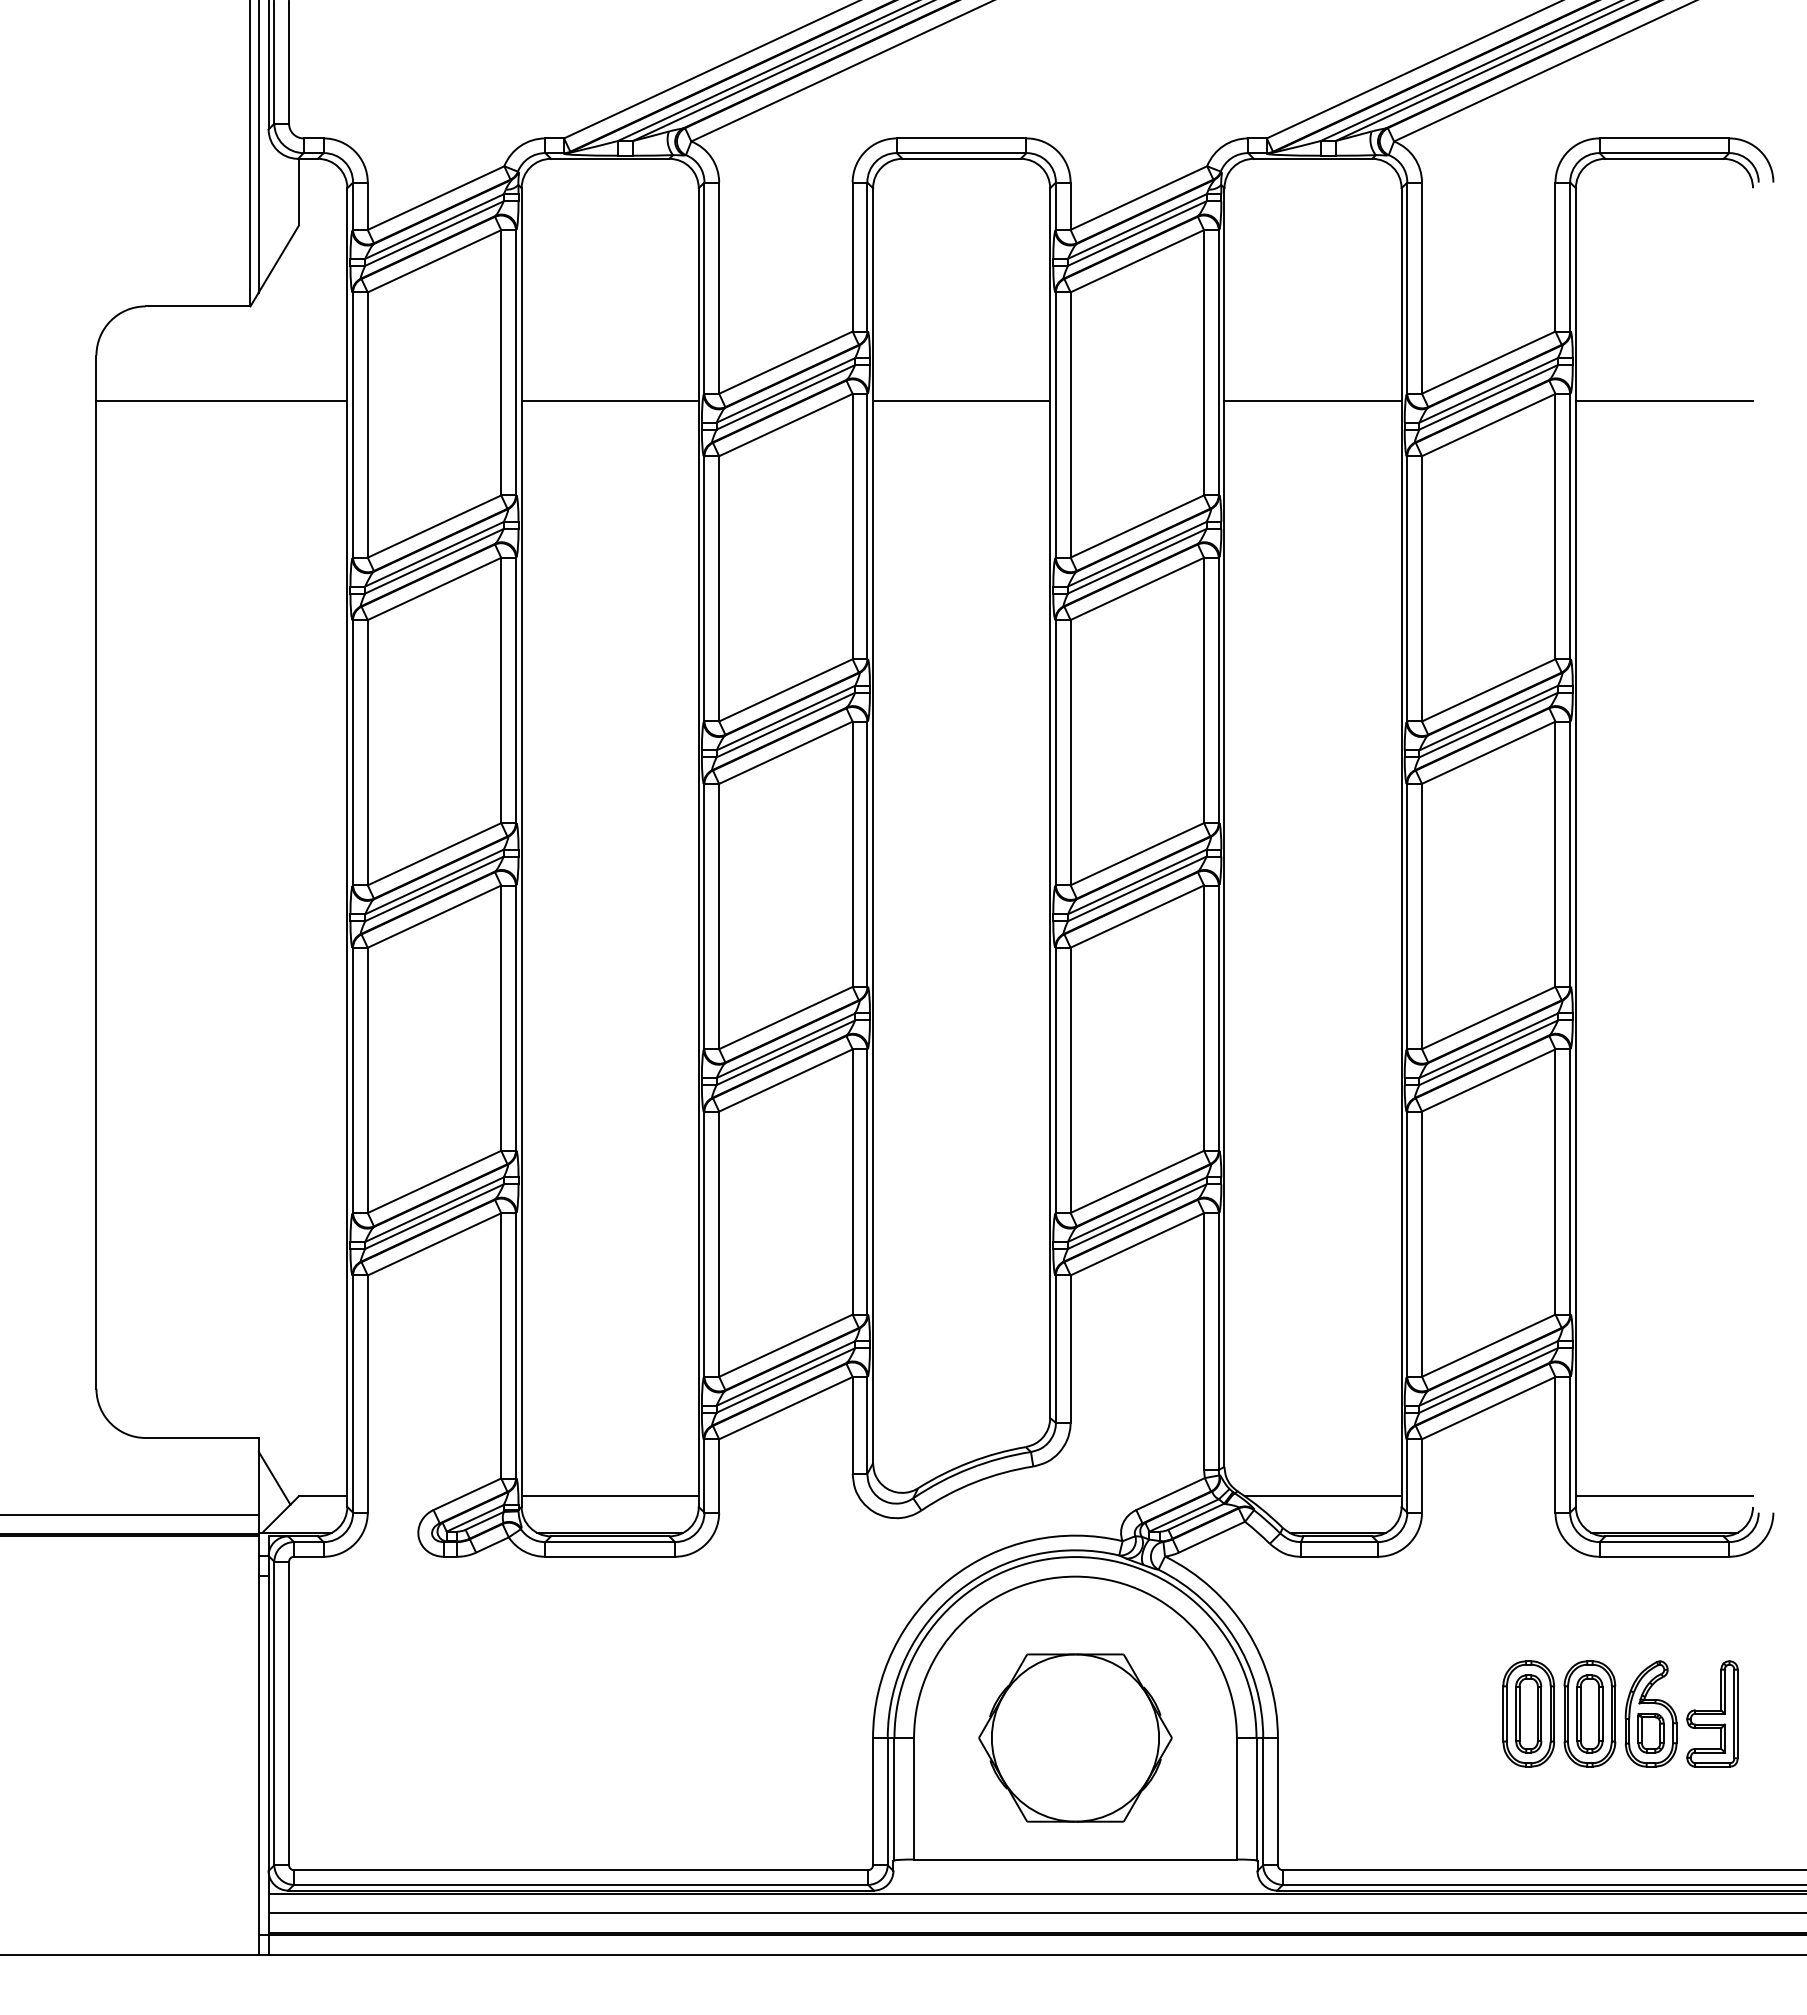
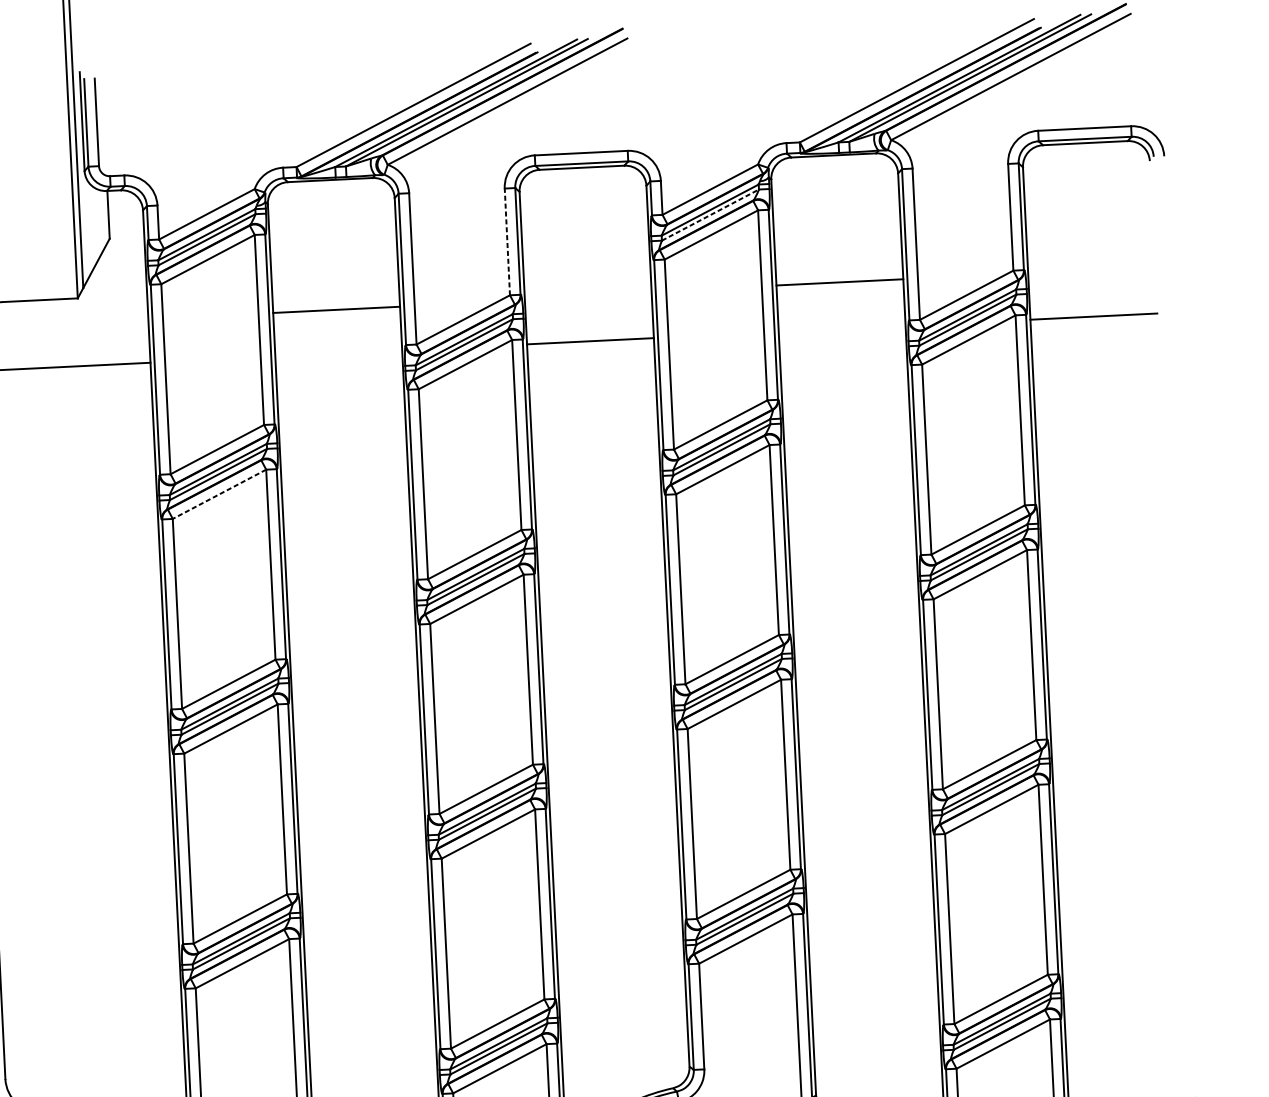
line: (1137, 233) -> (710, 215), solid -> dashed
line: (852, 257) -> (507, 242), solid -> dashed
line: (609, 401) -> (336, 310), moved
line: (1312, 401) -> (839, 282), moved
line: (434, 588) -> (219, 493), solid -> dashed

